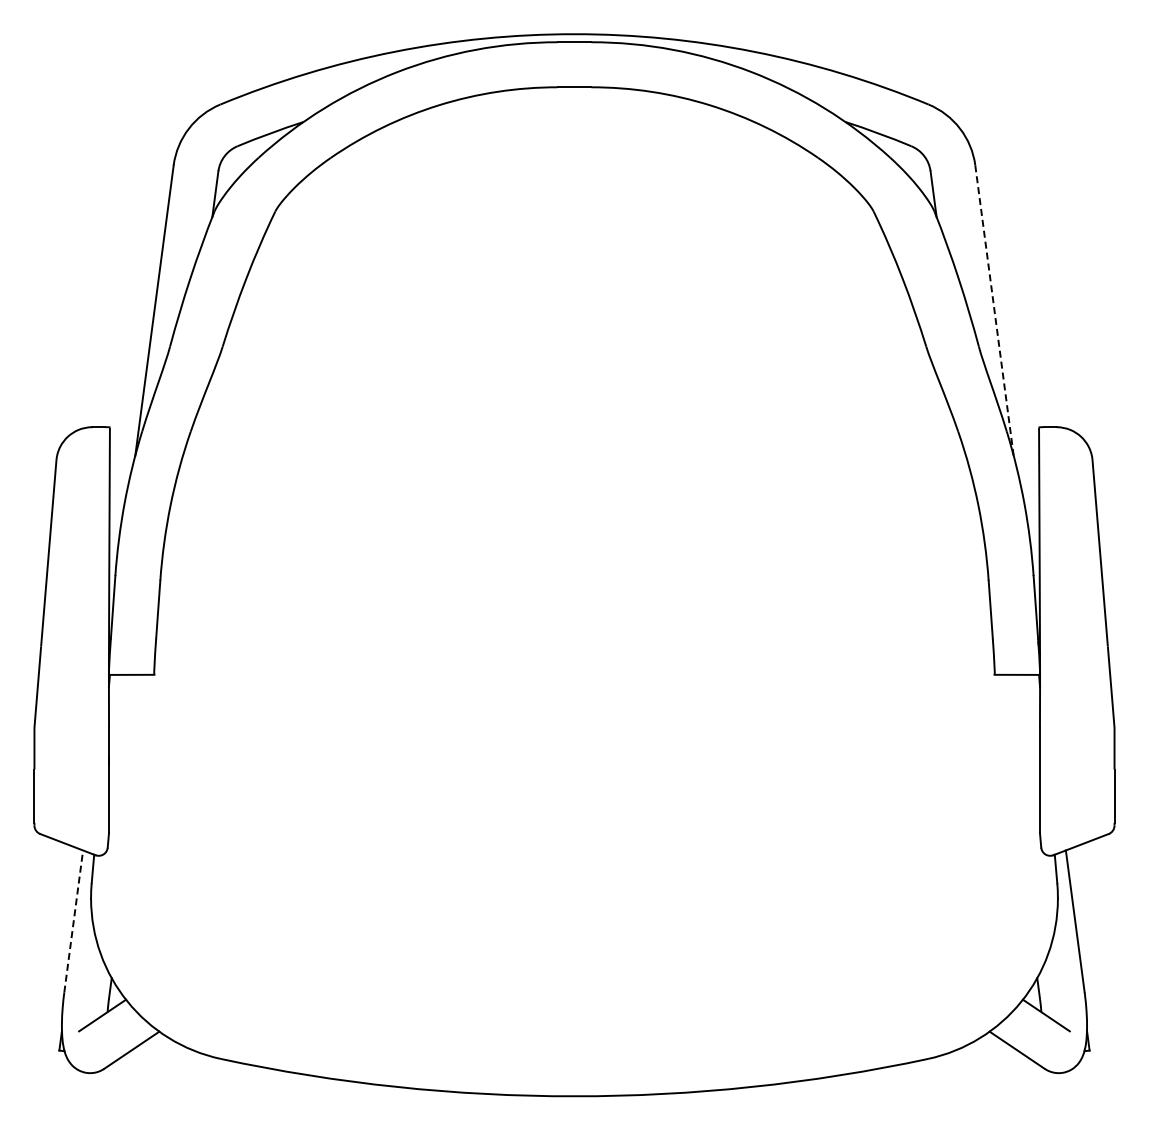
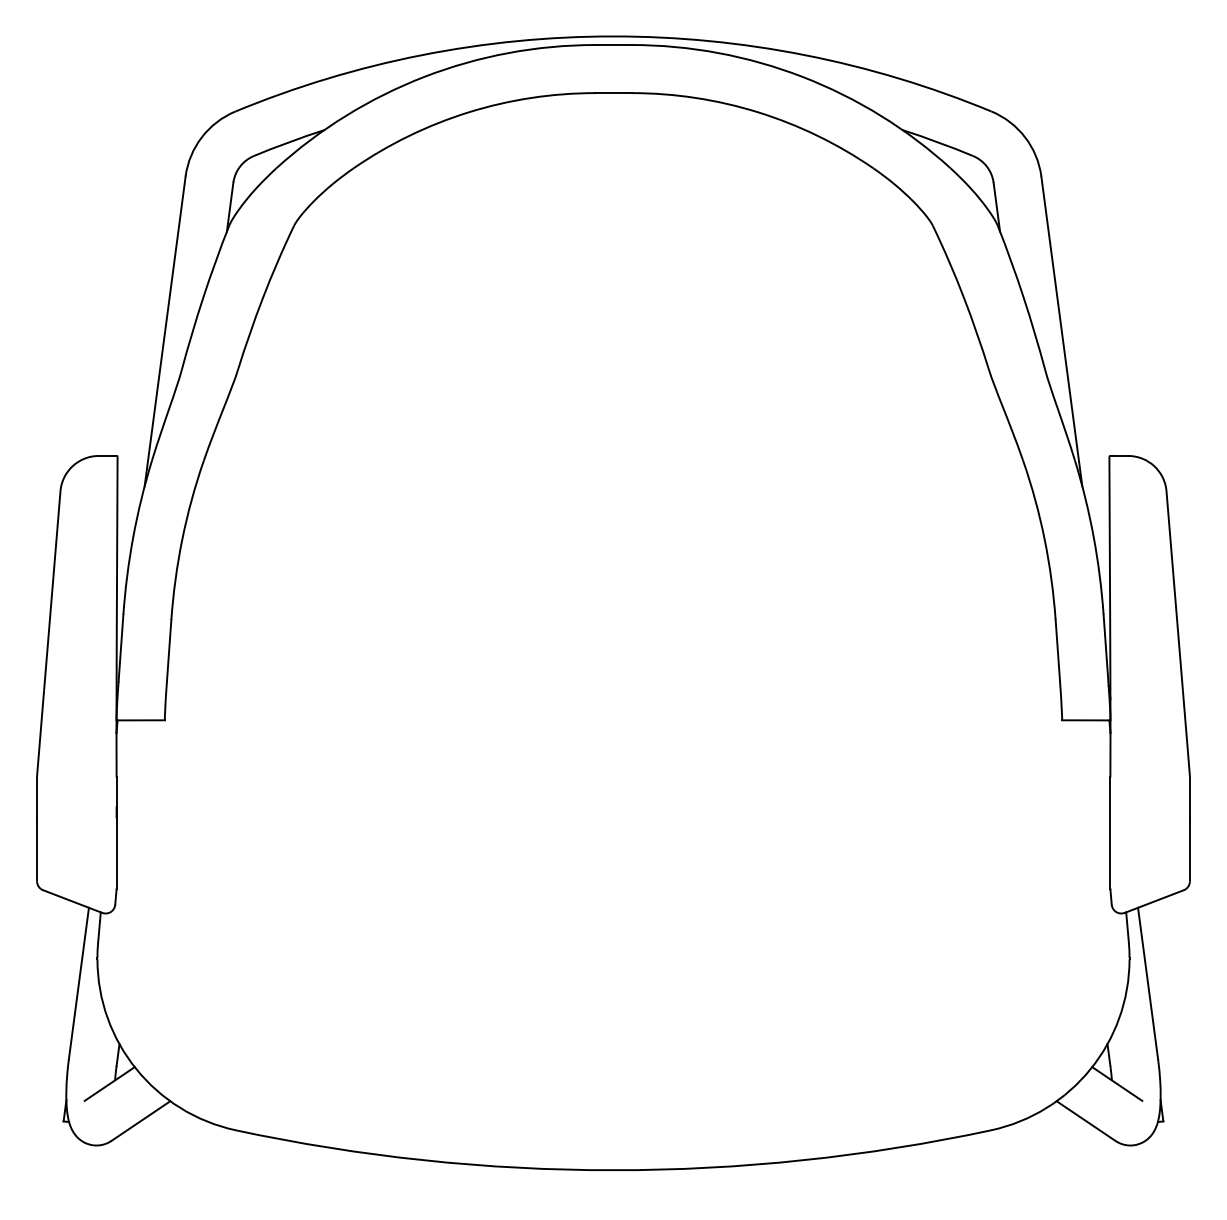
line: (994, 311) -> (1061, 332), dashed -> solid
line: (73, 921) -> (78, 983), dashed -> solid

